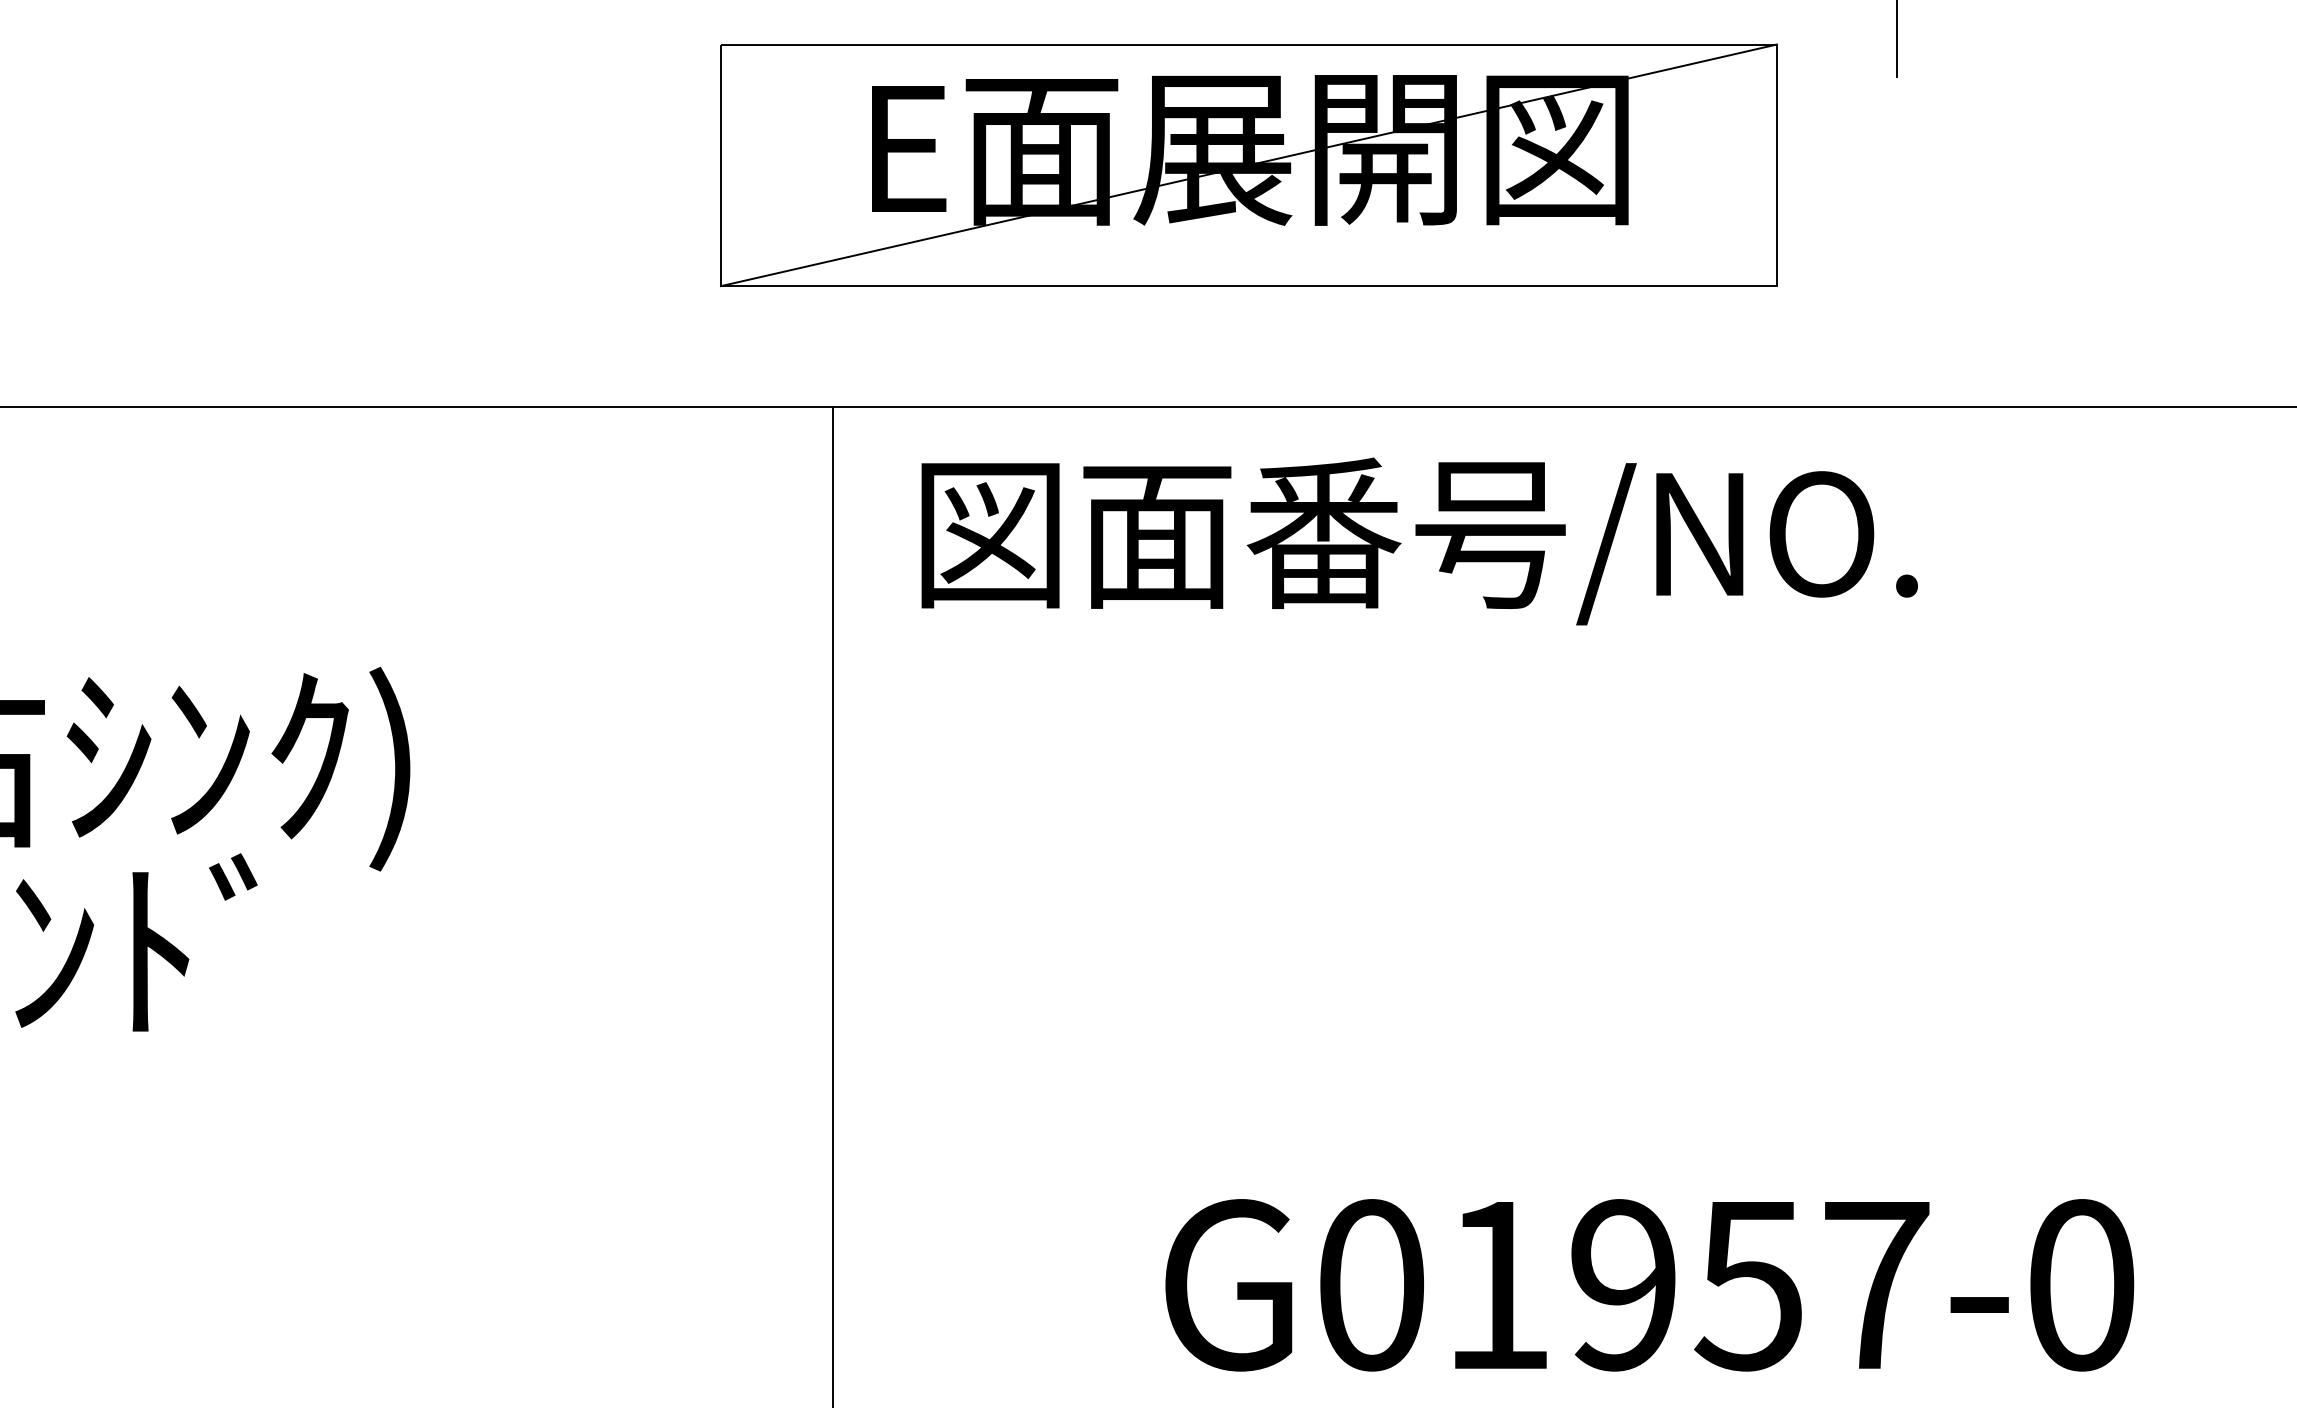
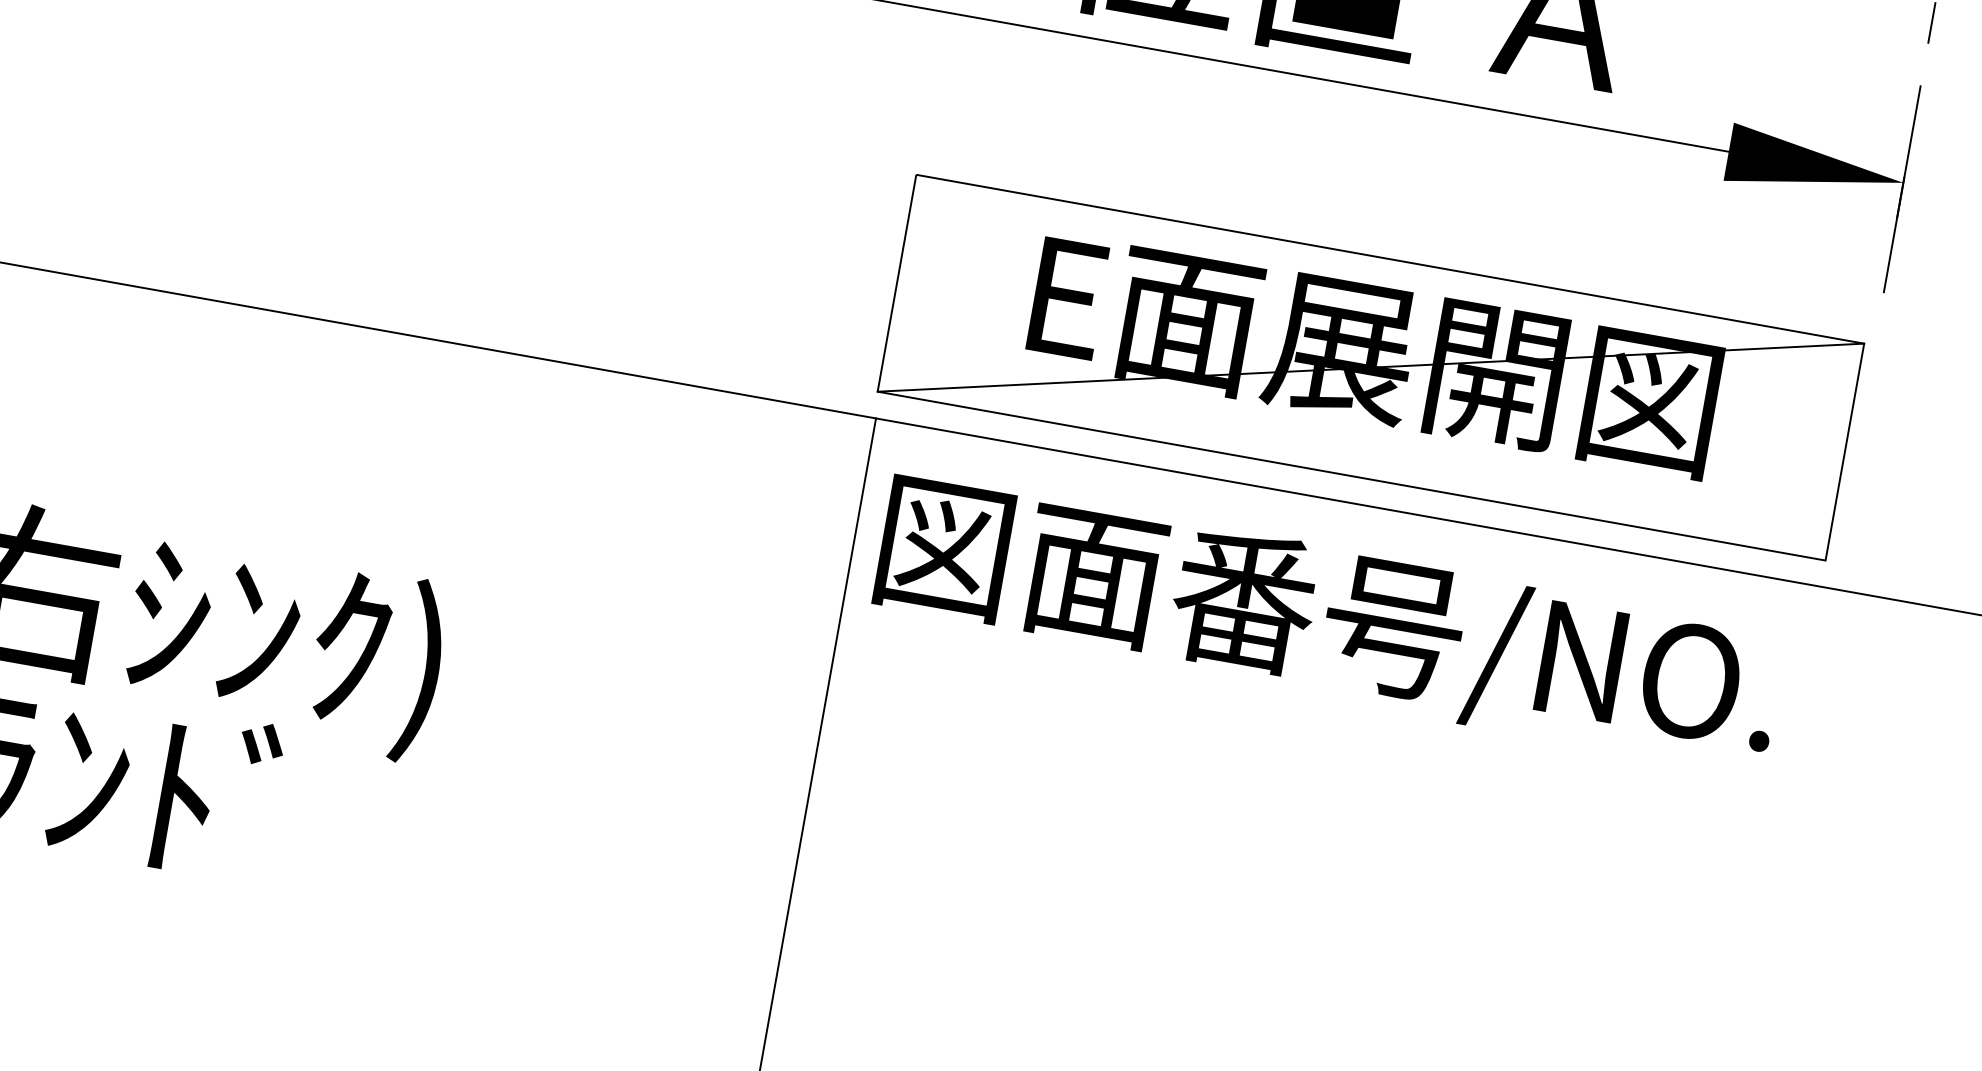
part: (1248, 165) -> (1370, 367), moved
text: (1419, 541) -> (1328, 623), moved

